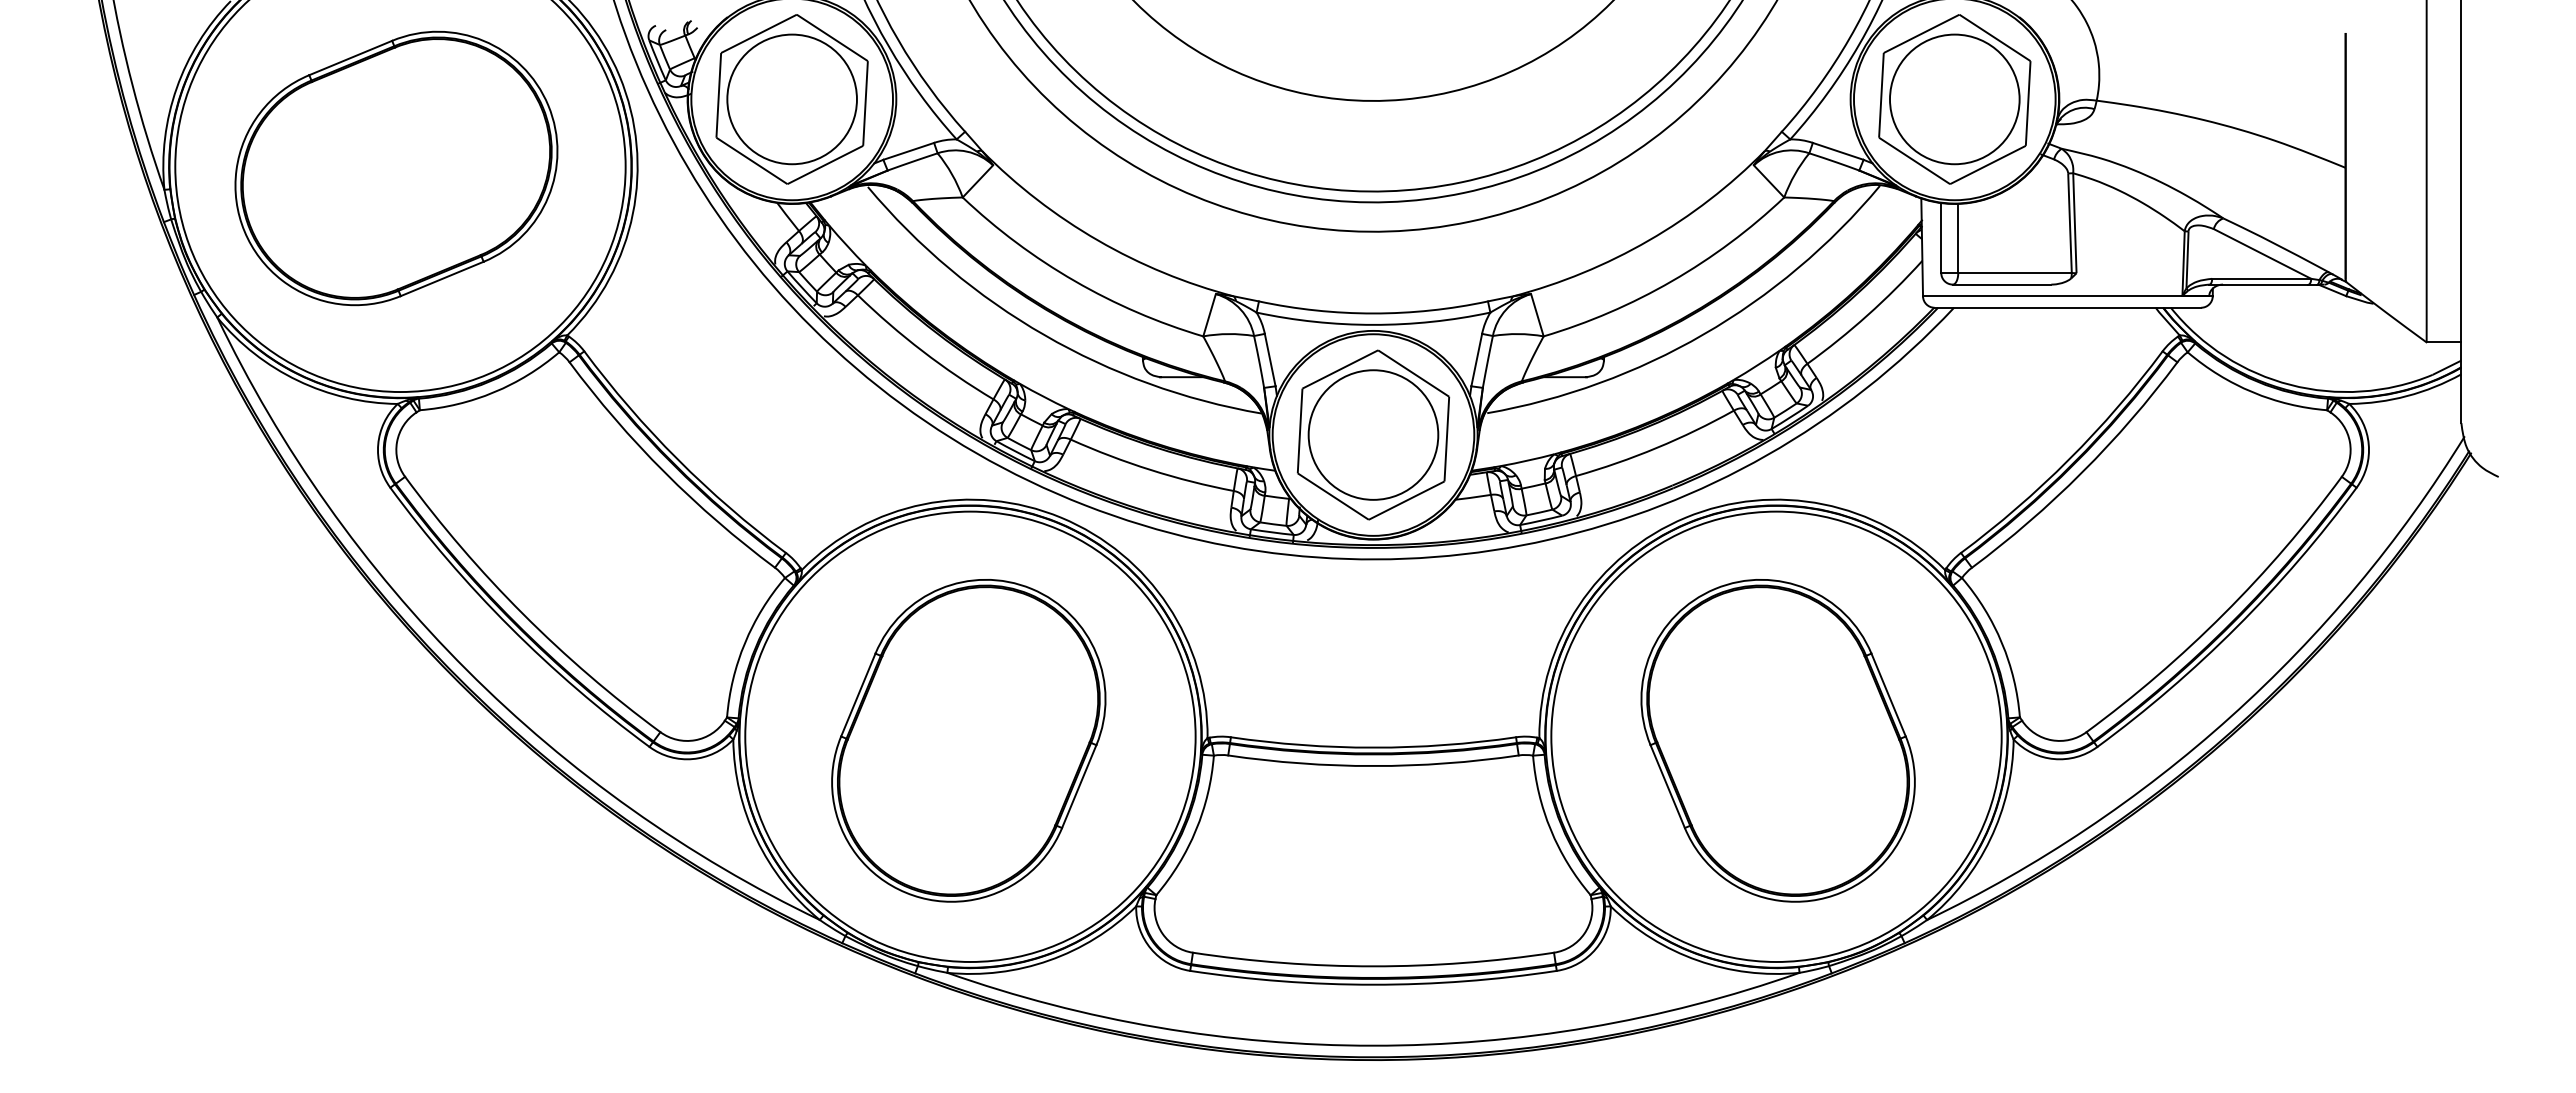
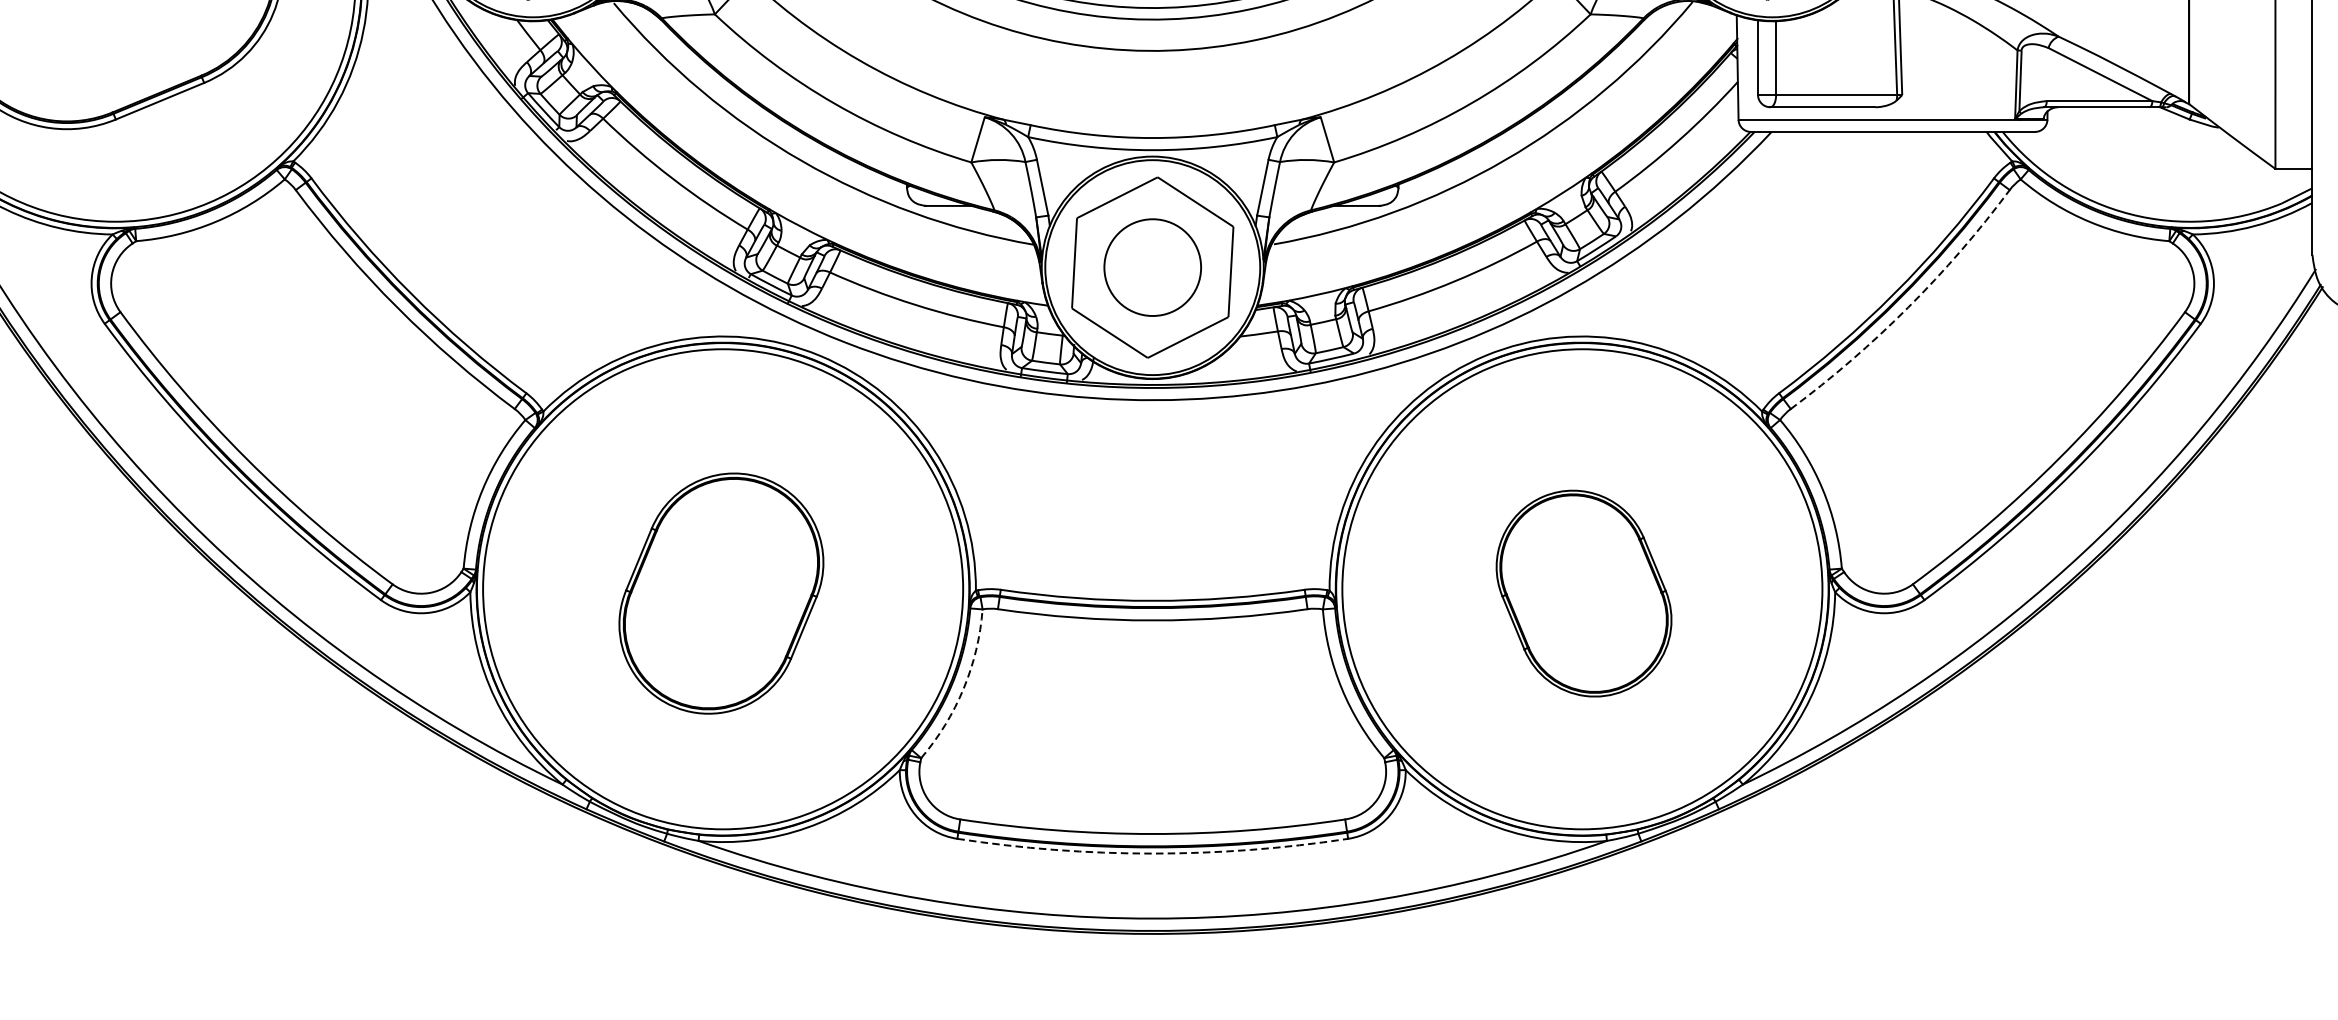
circle: (1373, 434) -> (1152, 267), size x0.7
arc: (2082, 472) -> (1908, 307), solid -> dashed
part: (968, 740) -> (721, 593), size x0.7
part: (1777, 740) -> (1583, 593), size x0.6
arc: (1196, 830) -> (964, 689), solid -> dashed
arc: (1373, 984) -> (1152, 853), solid -> dashed

